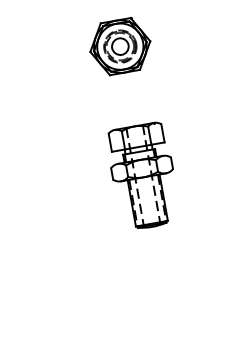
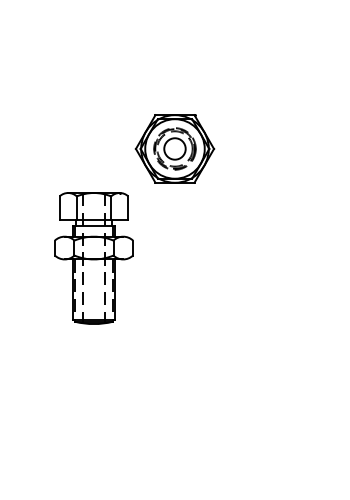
part: (143, 176) -> (93, 258), moved

